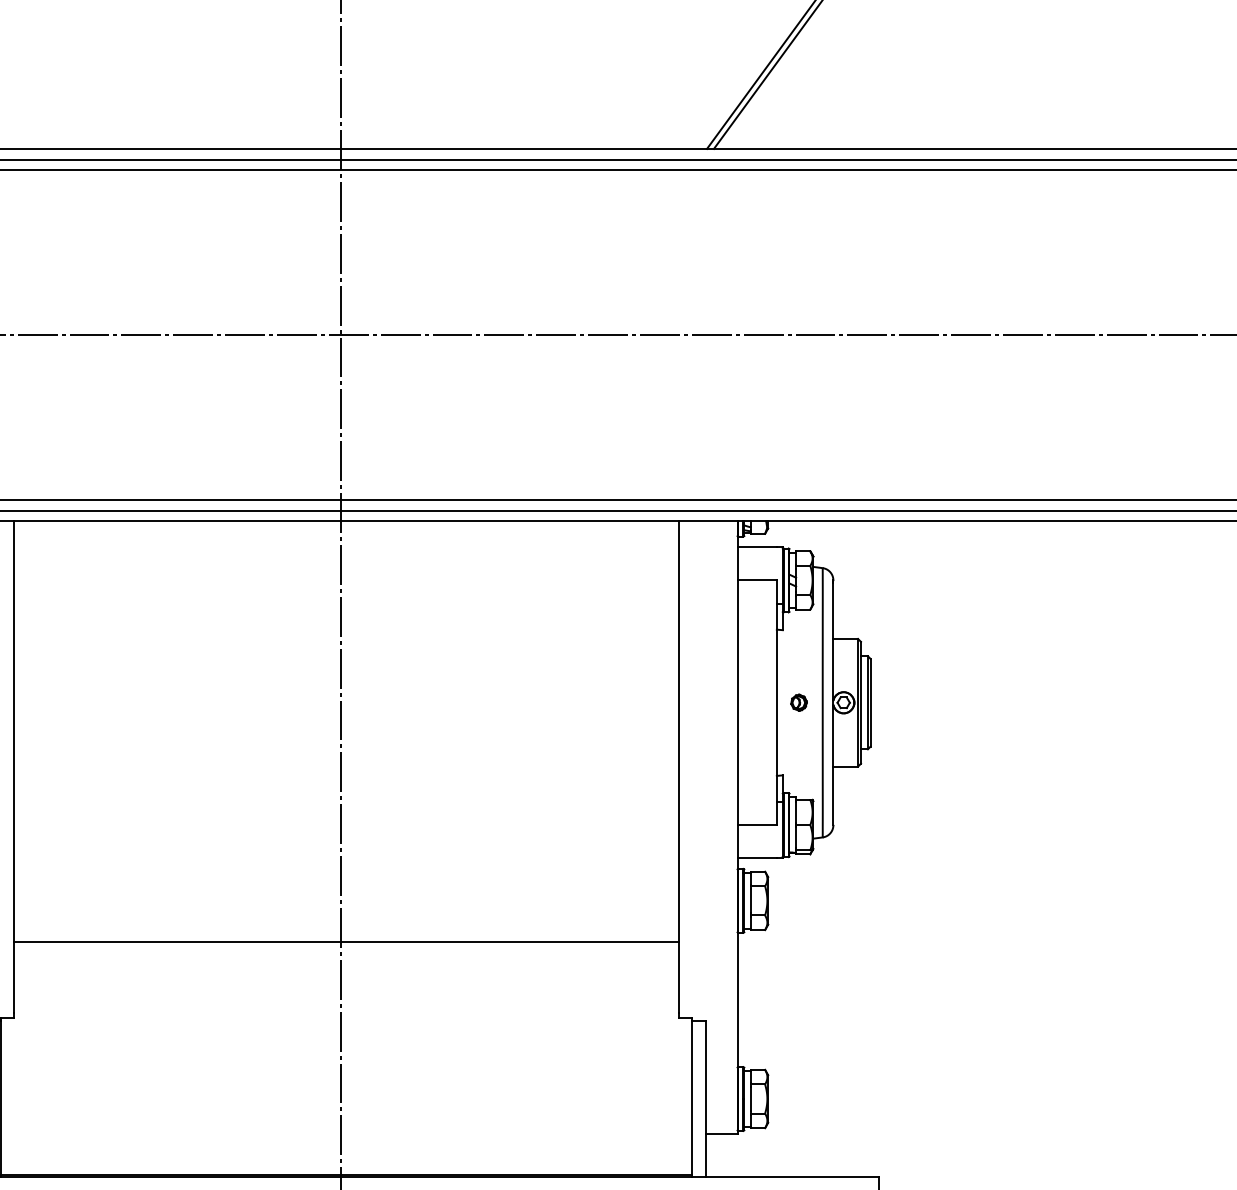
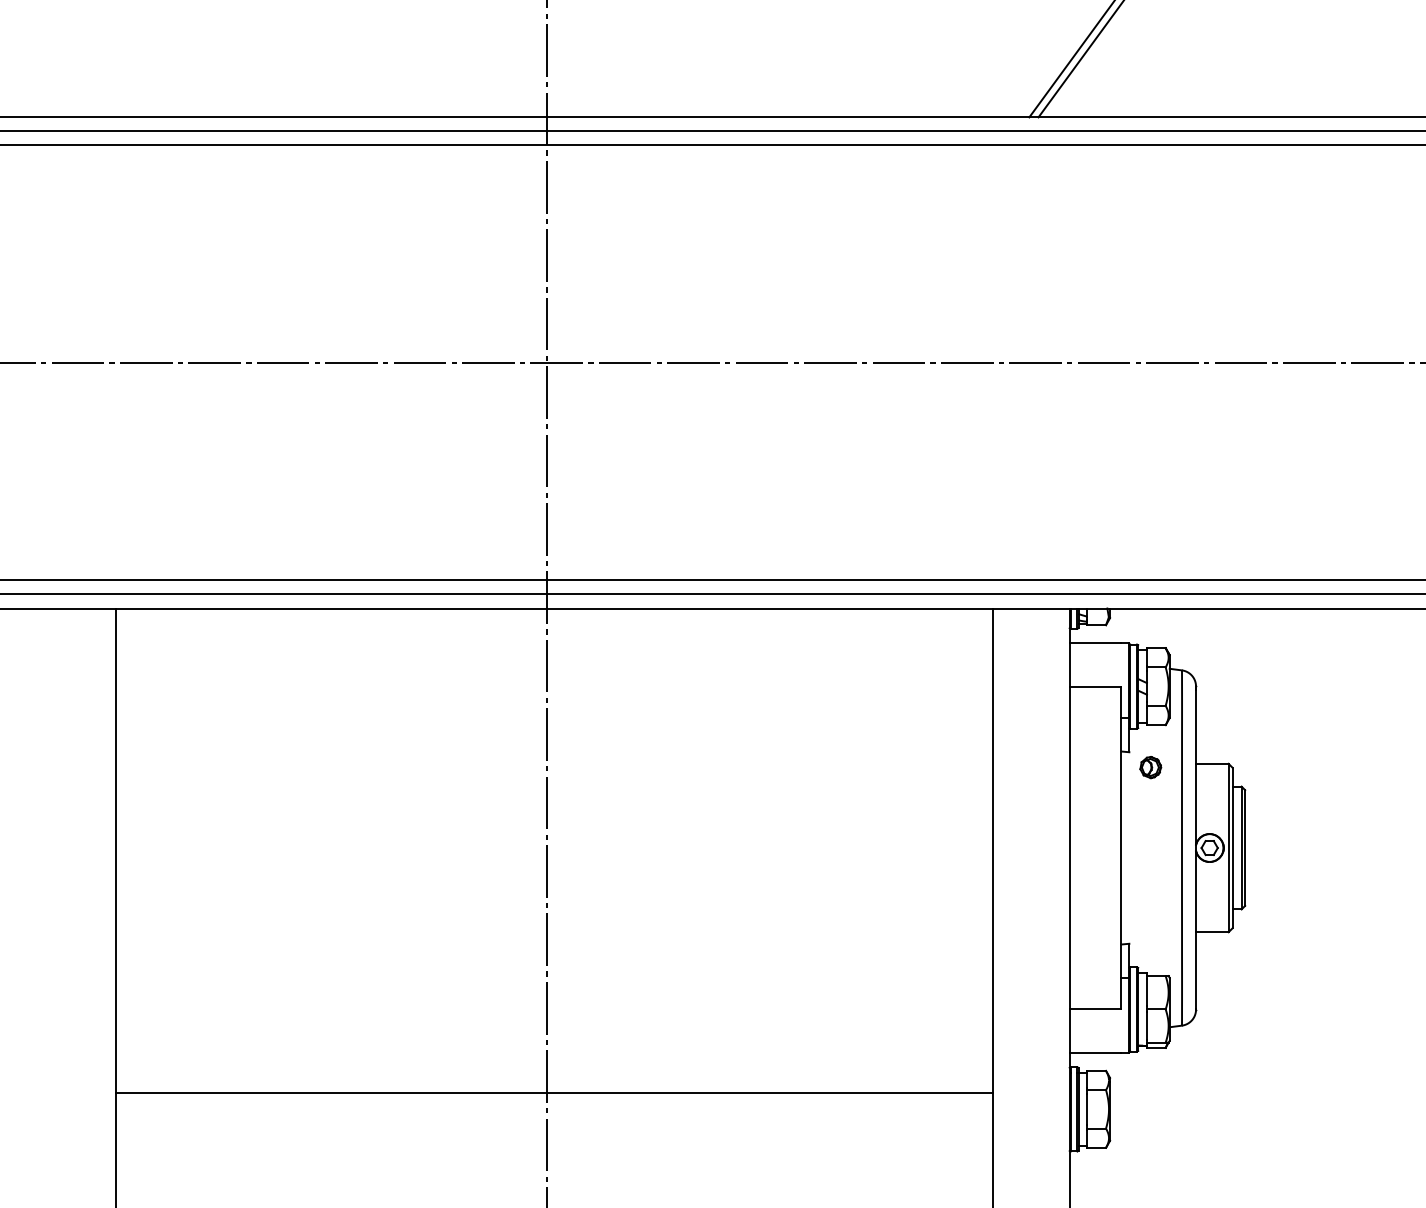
part: (798, 702) -> (1150, 767), moved
line: (346, 942) -> (553, 1093), moved

